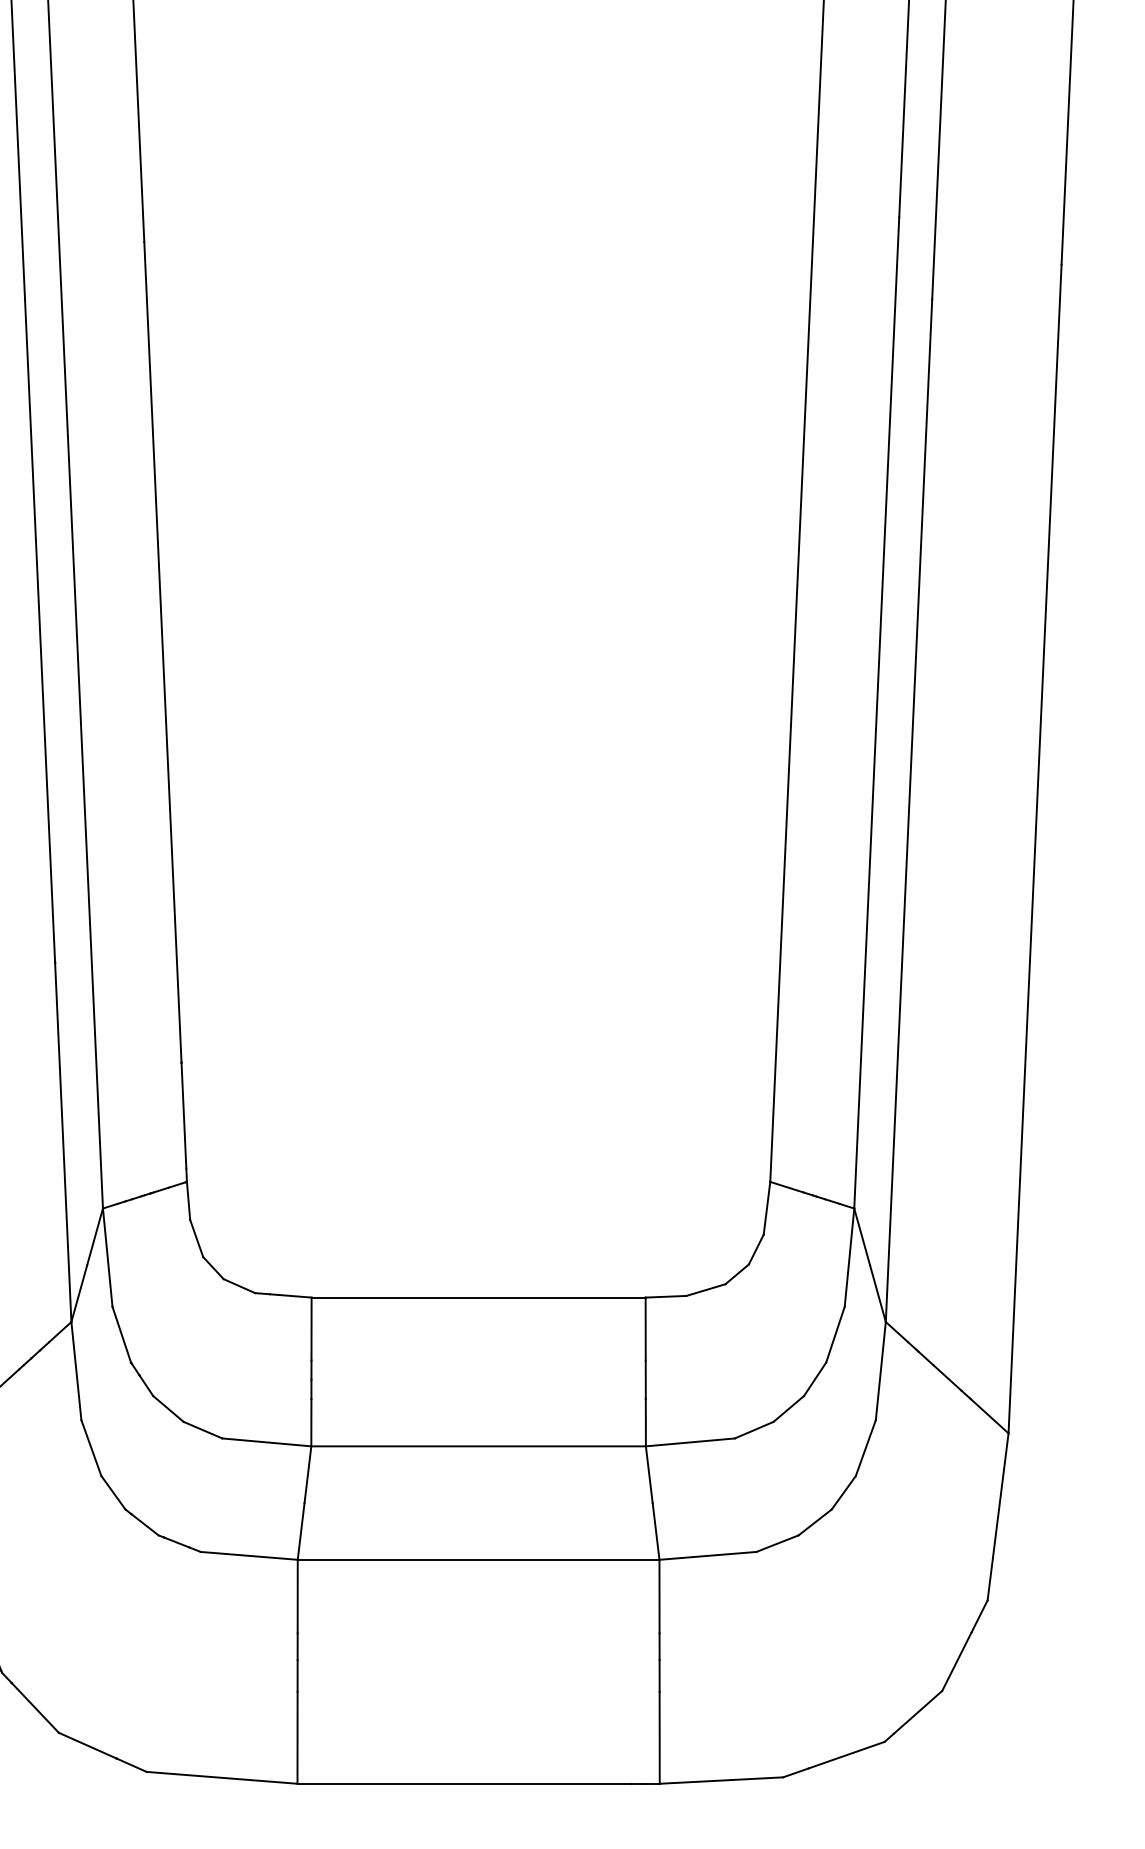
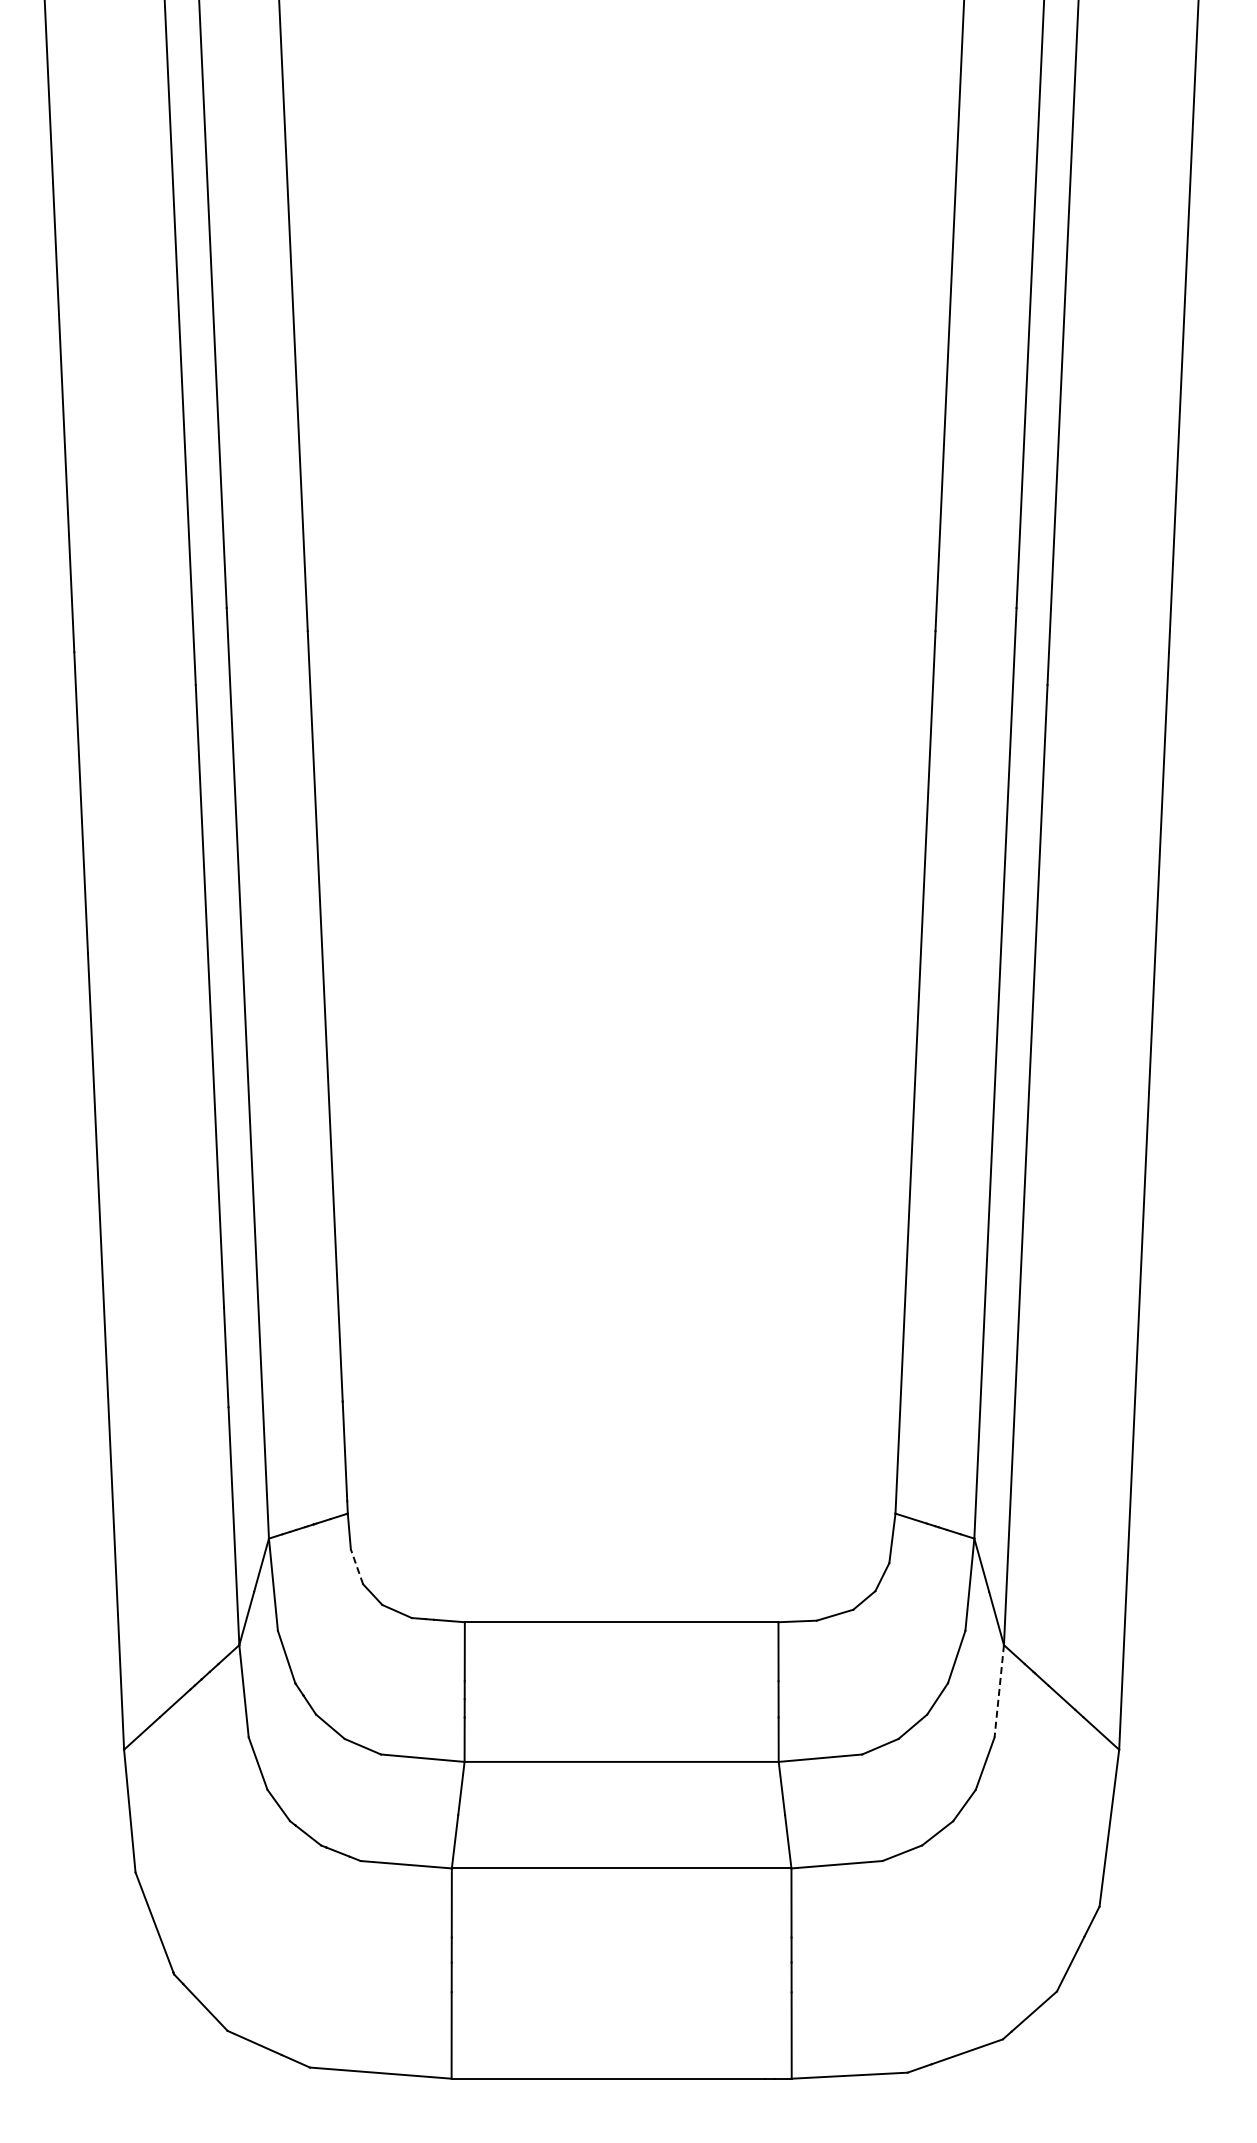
line: (196, 1238) -> (356, 1566), solid -> dashed
line: (881, 1371) -> (999, 1691), solid -> dashed

